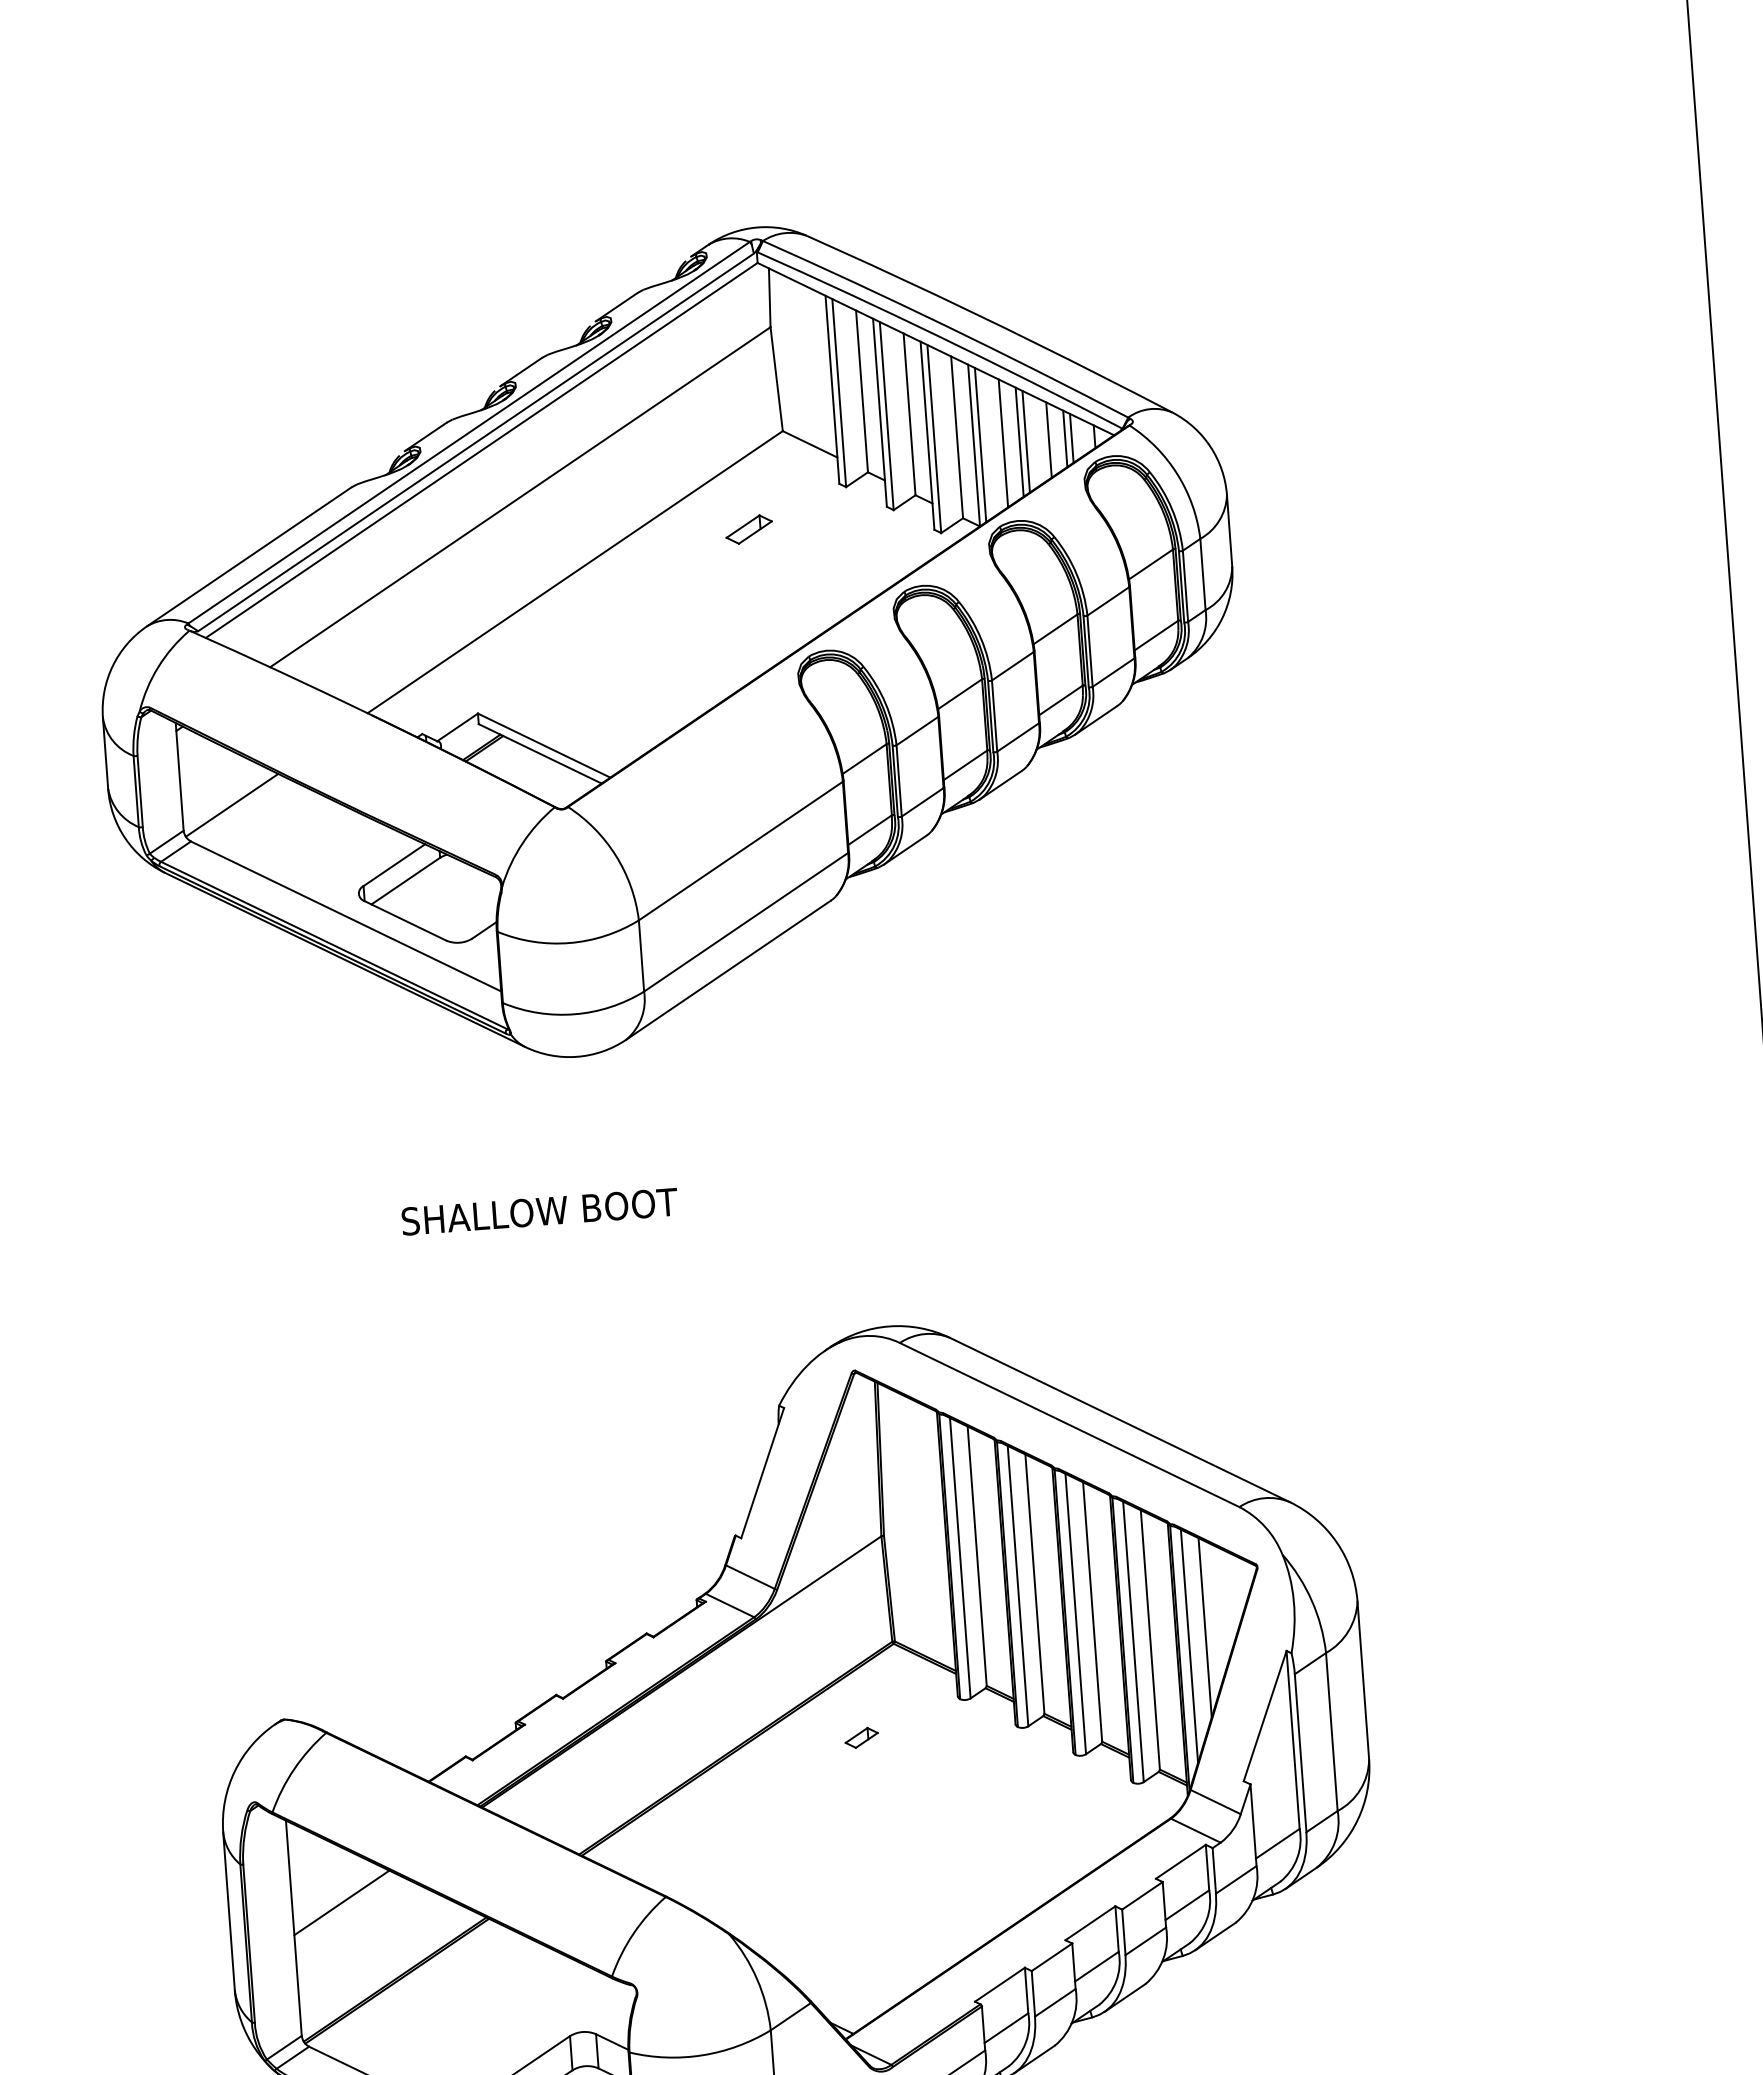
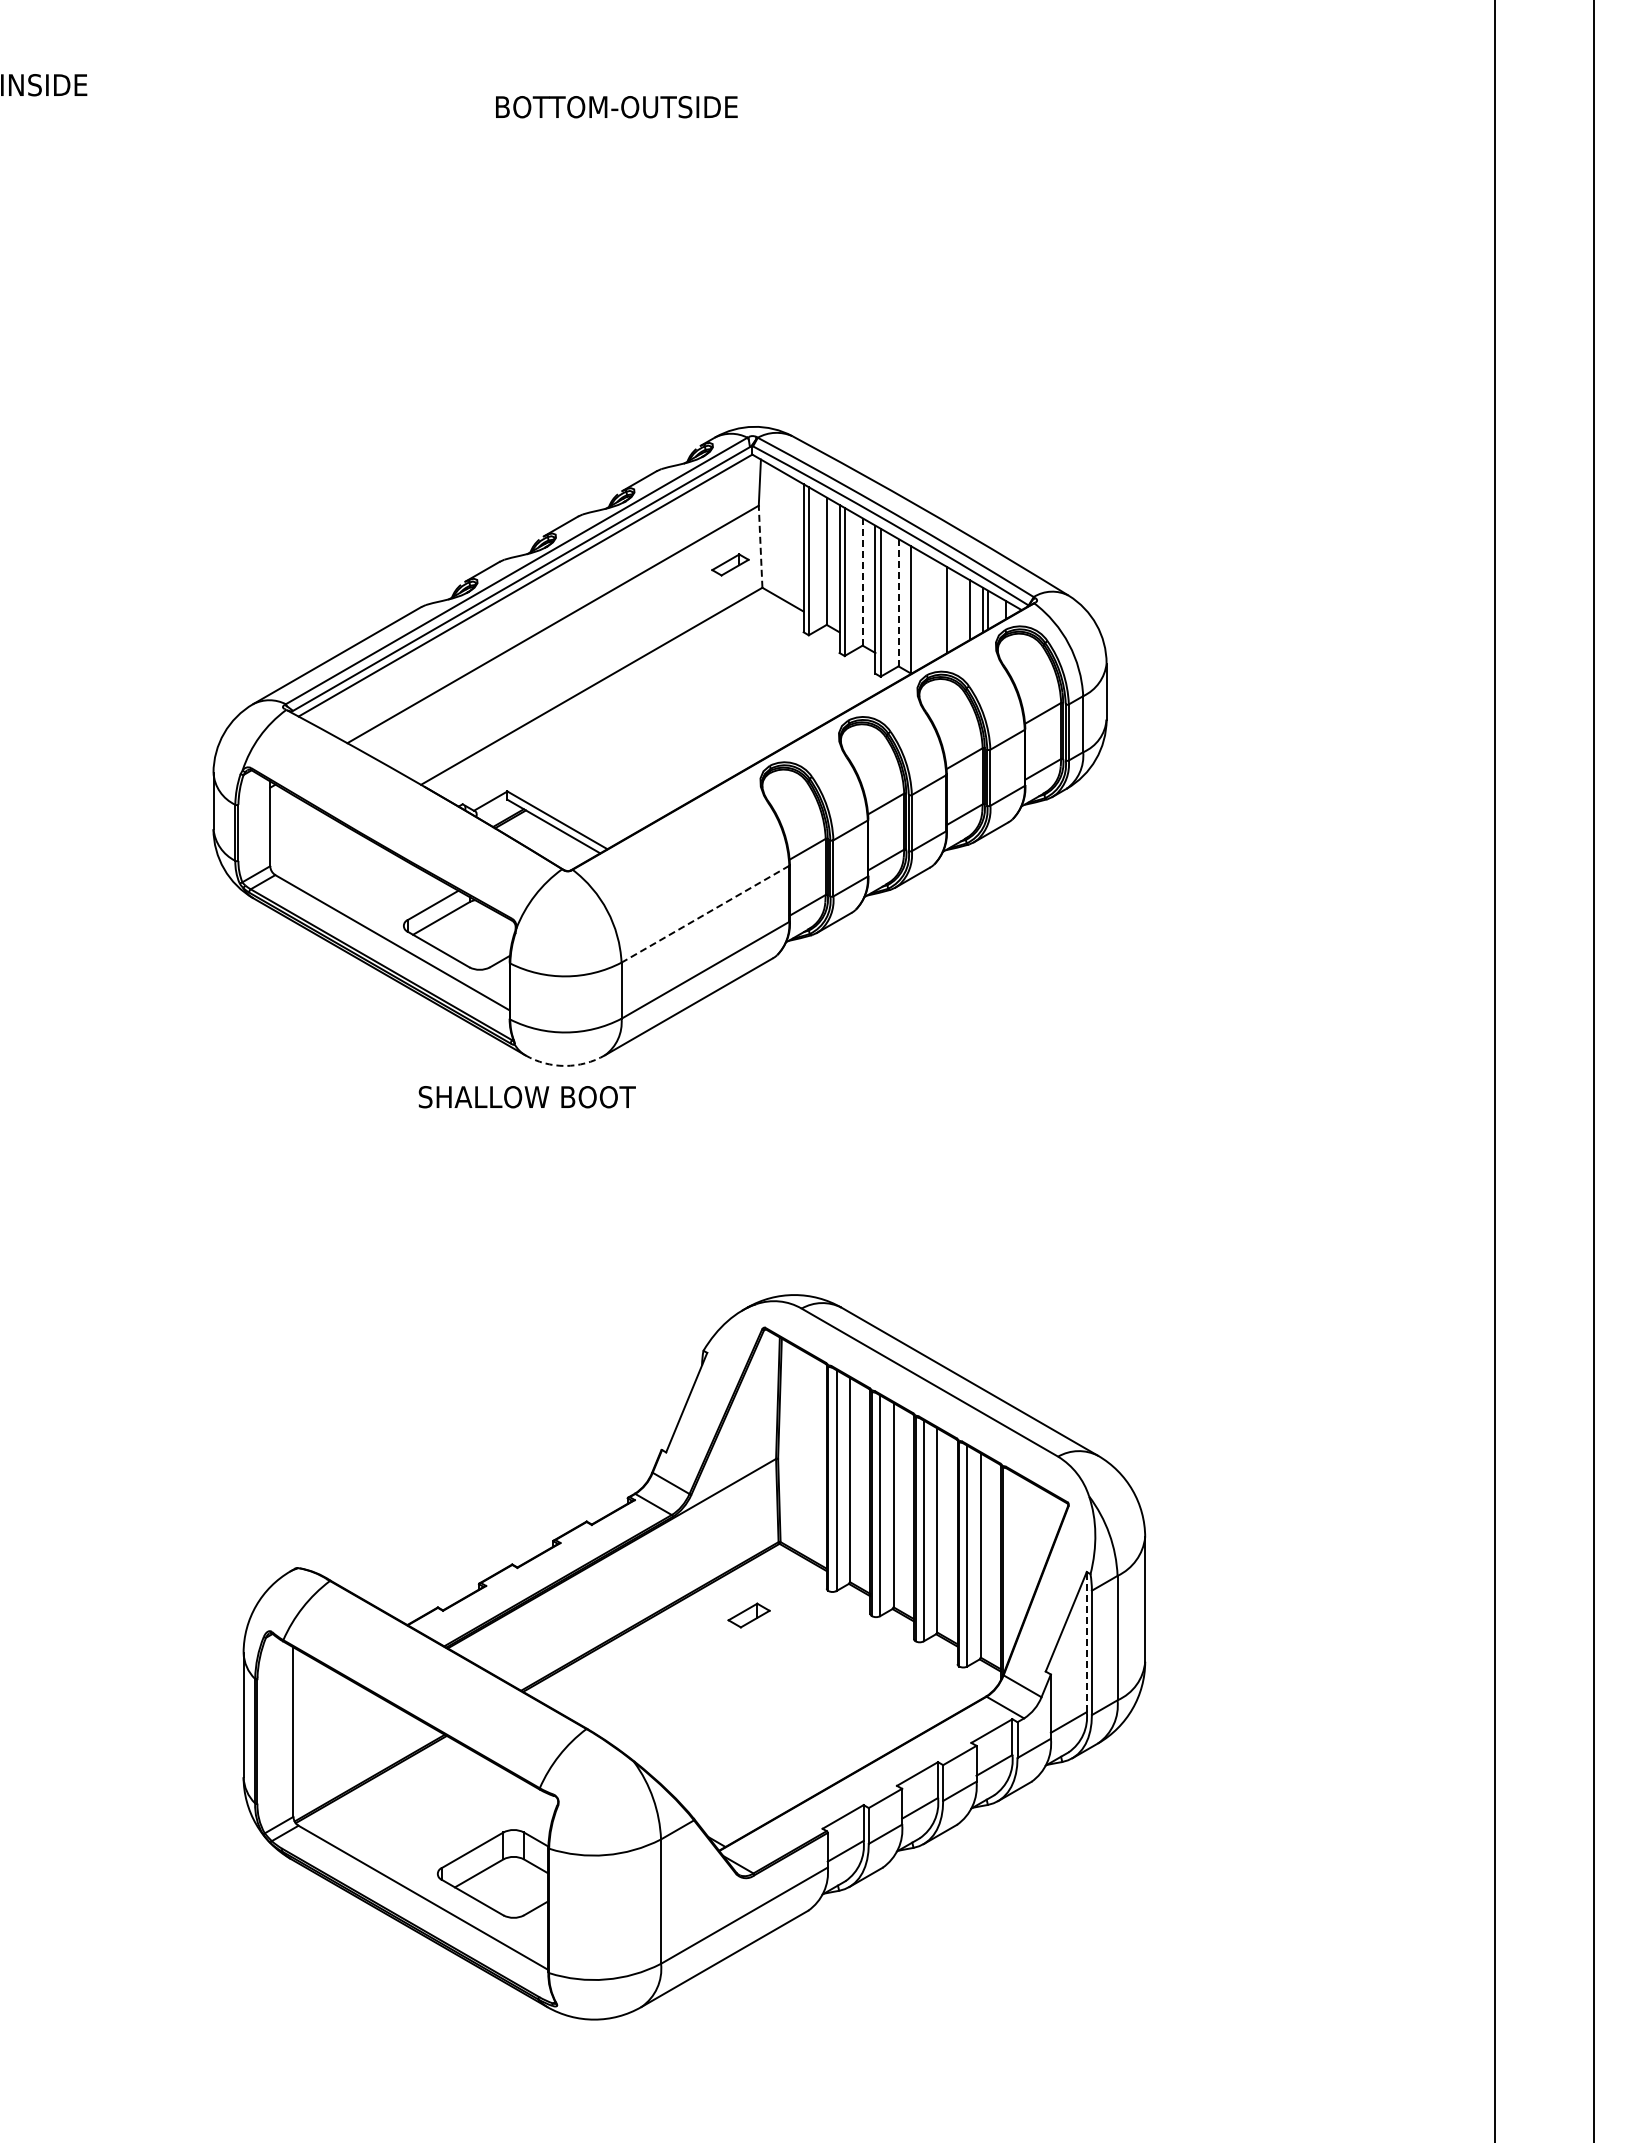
line: (776, 378) -> (760, 546), solid -> dashed
line: (909, 413) -> (862, 581), solid -> dashed
line: (957, 437) -> (898, 602), solid -> dashed
line: (1003, 442) -> (934, 609), removed
line: (1026, 442) -> (952, 610), removed
line: (980, 444) -> (916, 609), removed
part: (749, 529) -> (730, 564), moved
line: (231, 805) -> (309, 849), removed
line: (740, 851) -> (705, 914), solid -> dashed
arc: (577, 1056) -> (565, 1065), solid -> dashed
text: (538, 1212) -> (526, 1097), moved
line: (1205, 1626) -> (1024, 1548), removed
line: (1190, 1645) -> (1011, 1562), removed
part: (860, 1737) -> (748, 1615), size x1.6
line: (1292, 1739) -> (1086, 1641), solid -> dashed
line: (341, 1902) -> (332, 1714), removed

